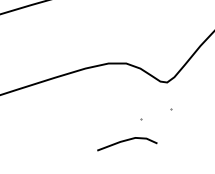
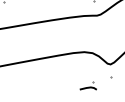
part: (126, 132) -> (88, 85), size x0.6

